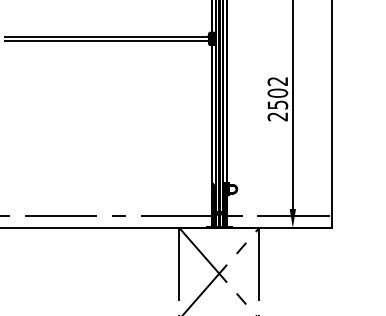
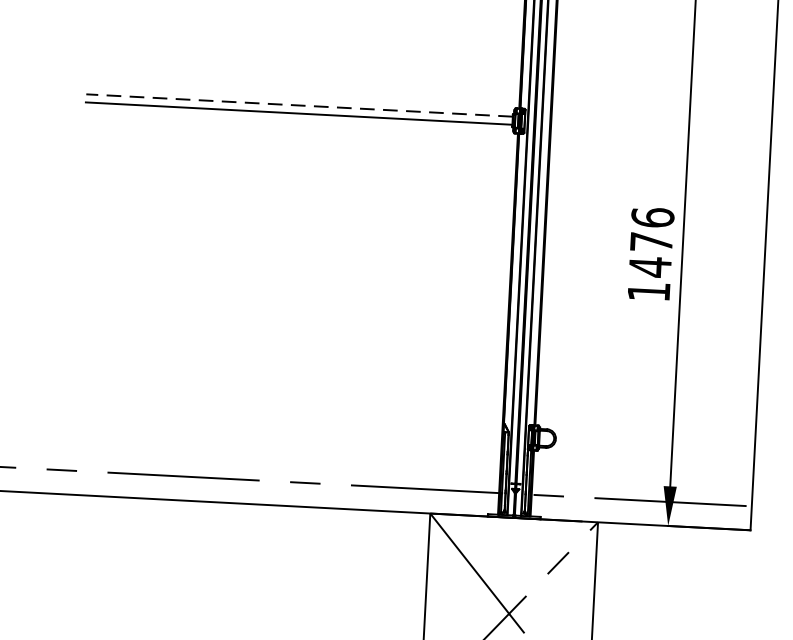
line: (106, 36) -> (298, 104), solid -> dashed
text: (277, 98) -> (650, 253), 2502 -> 1476

